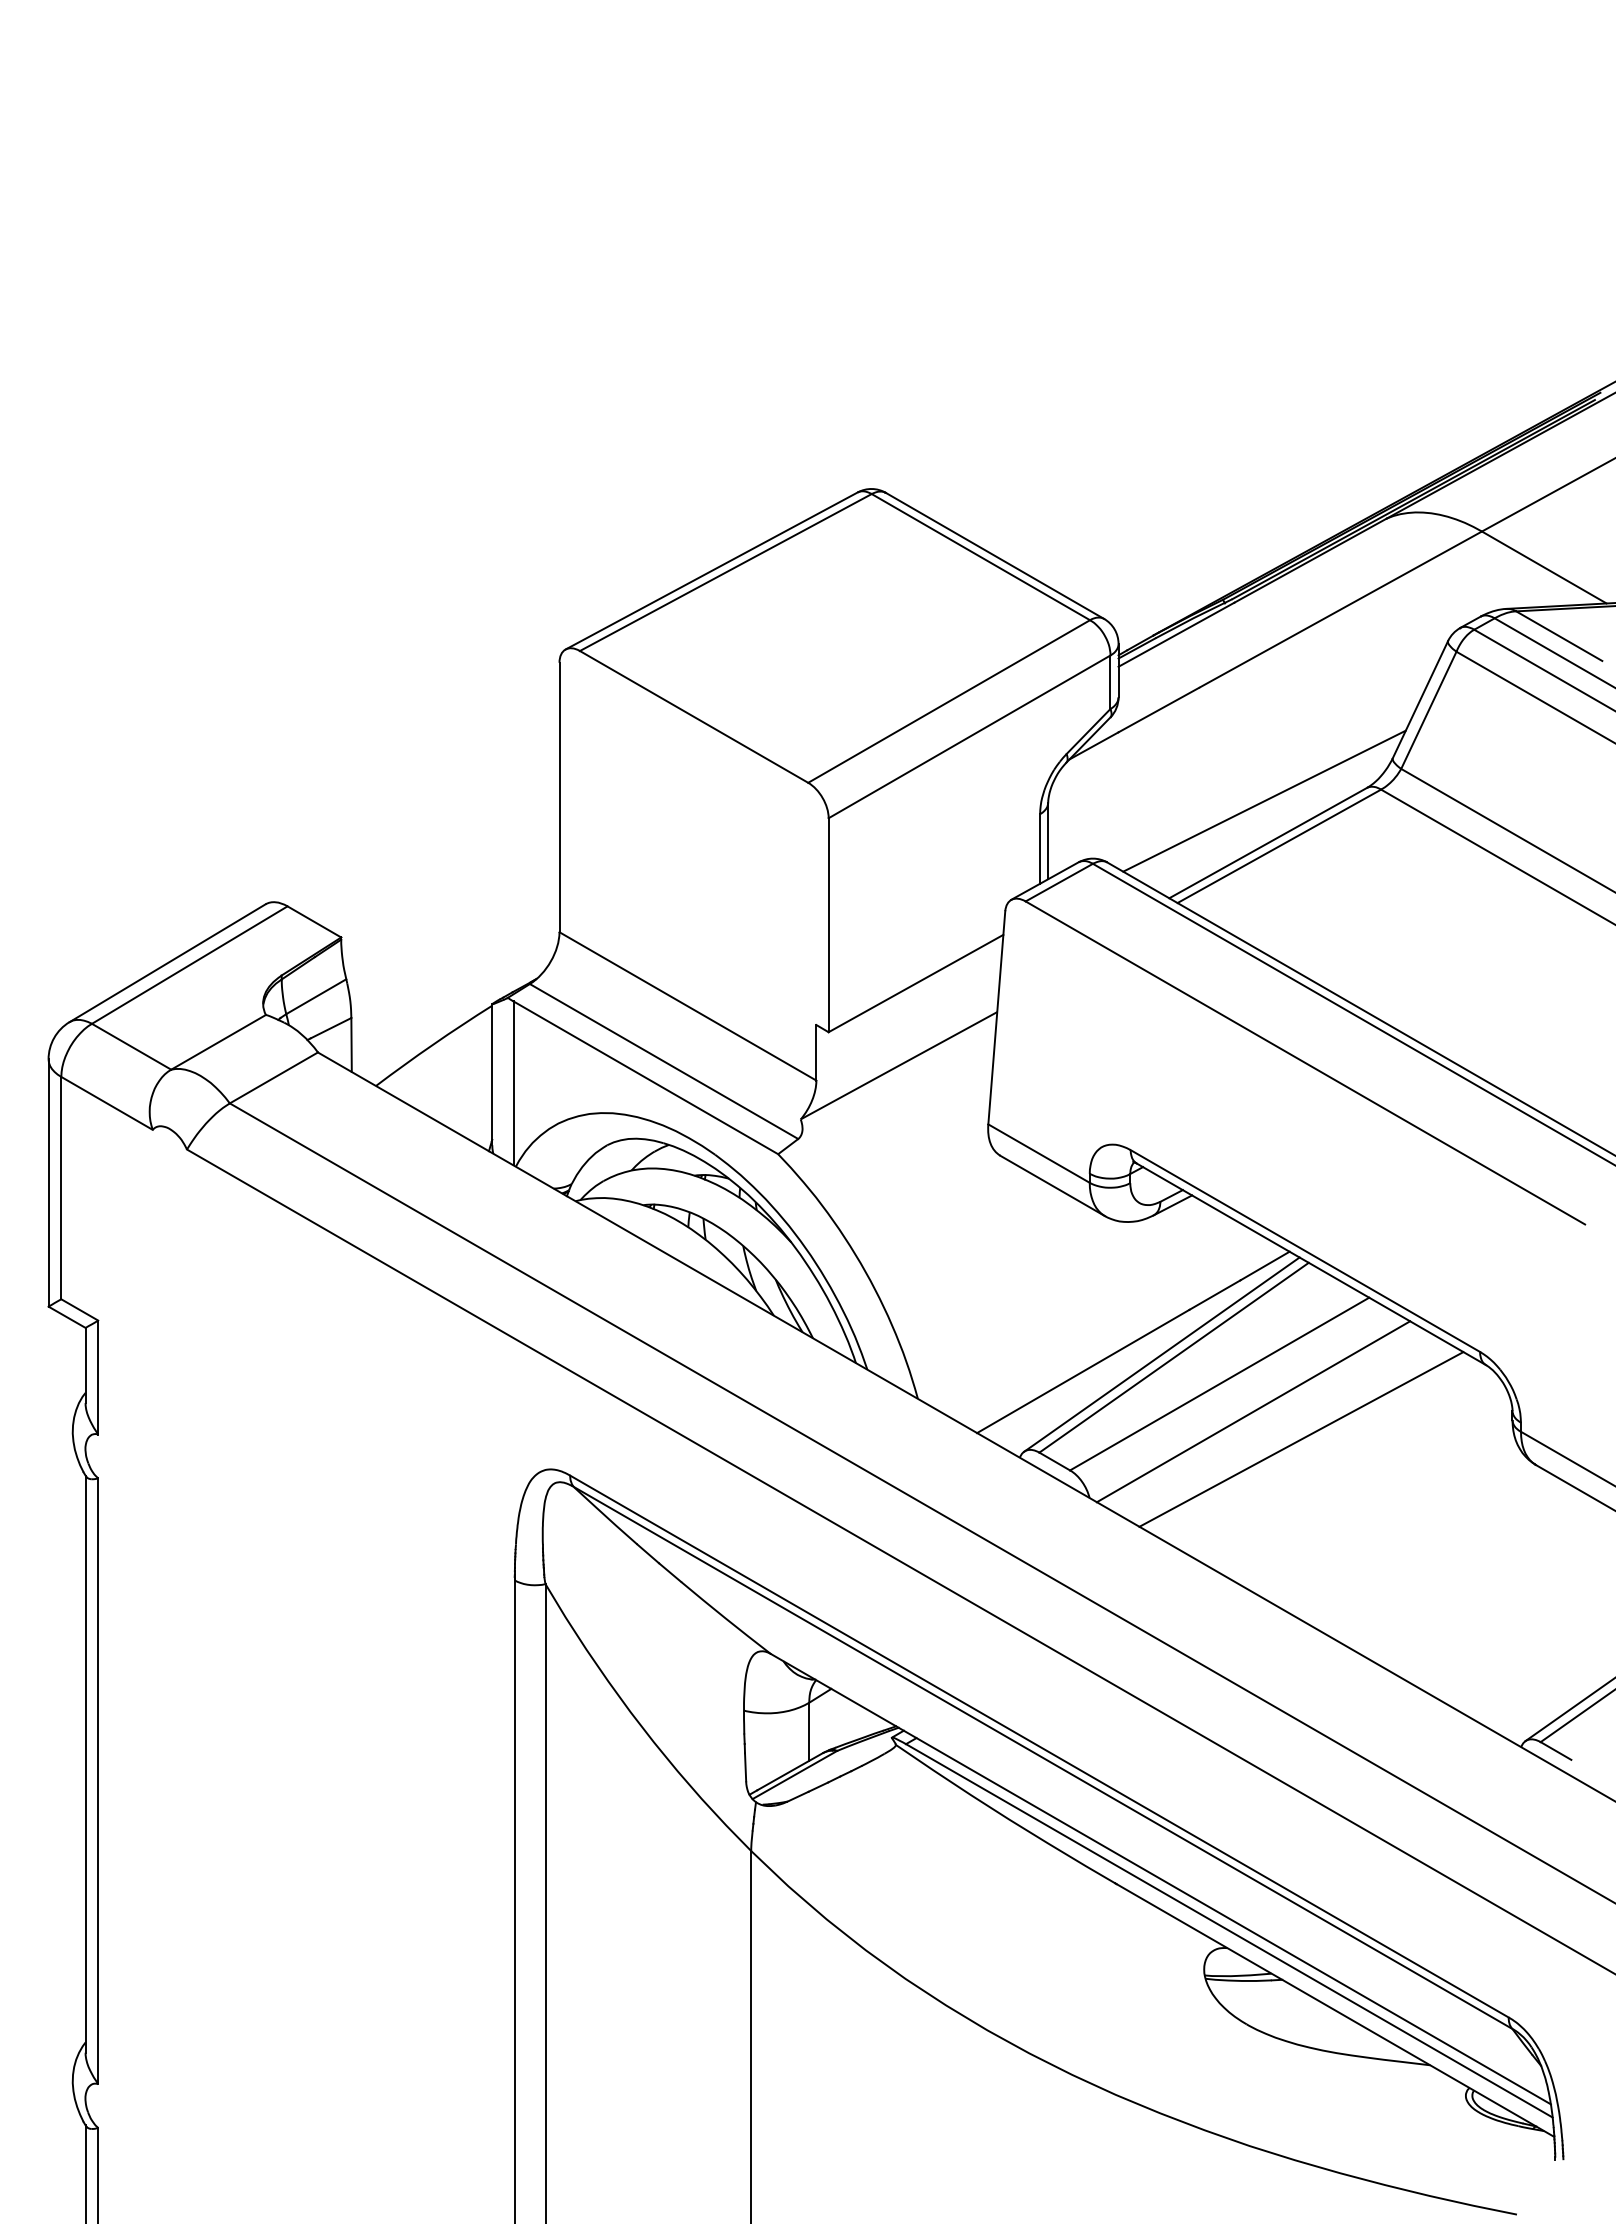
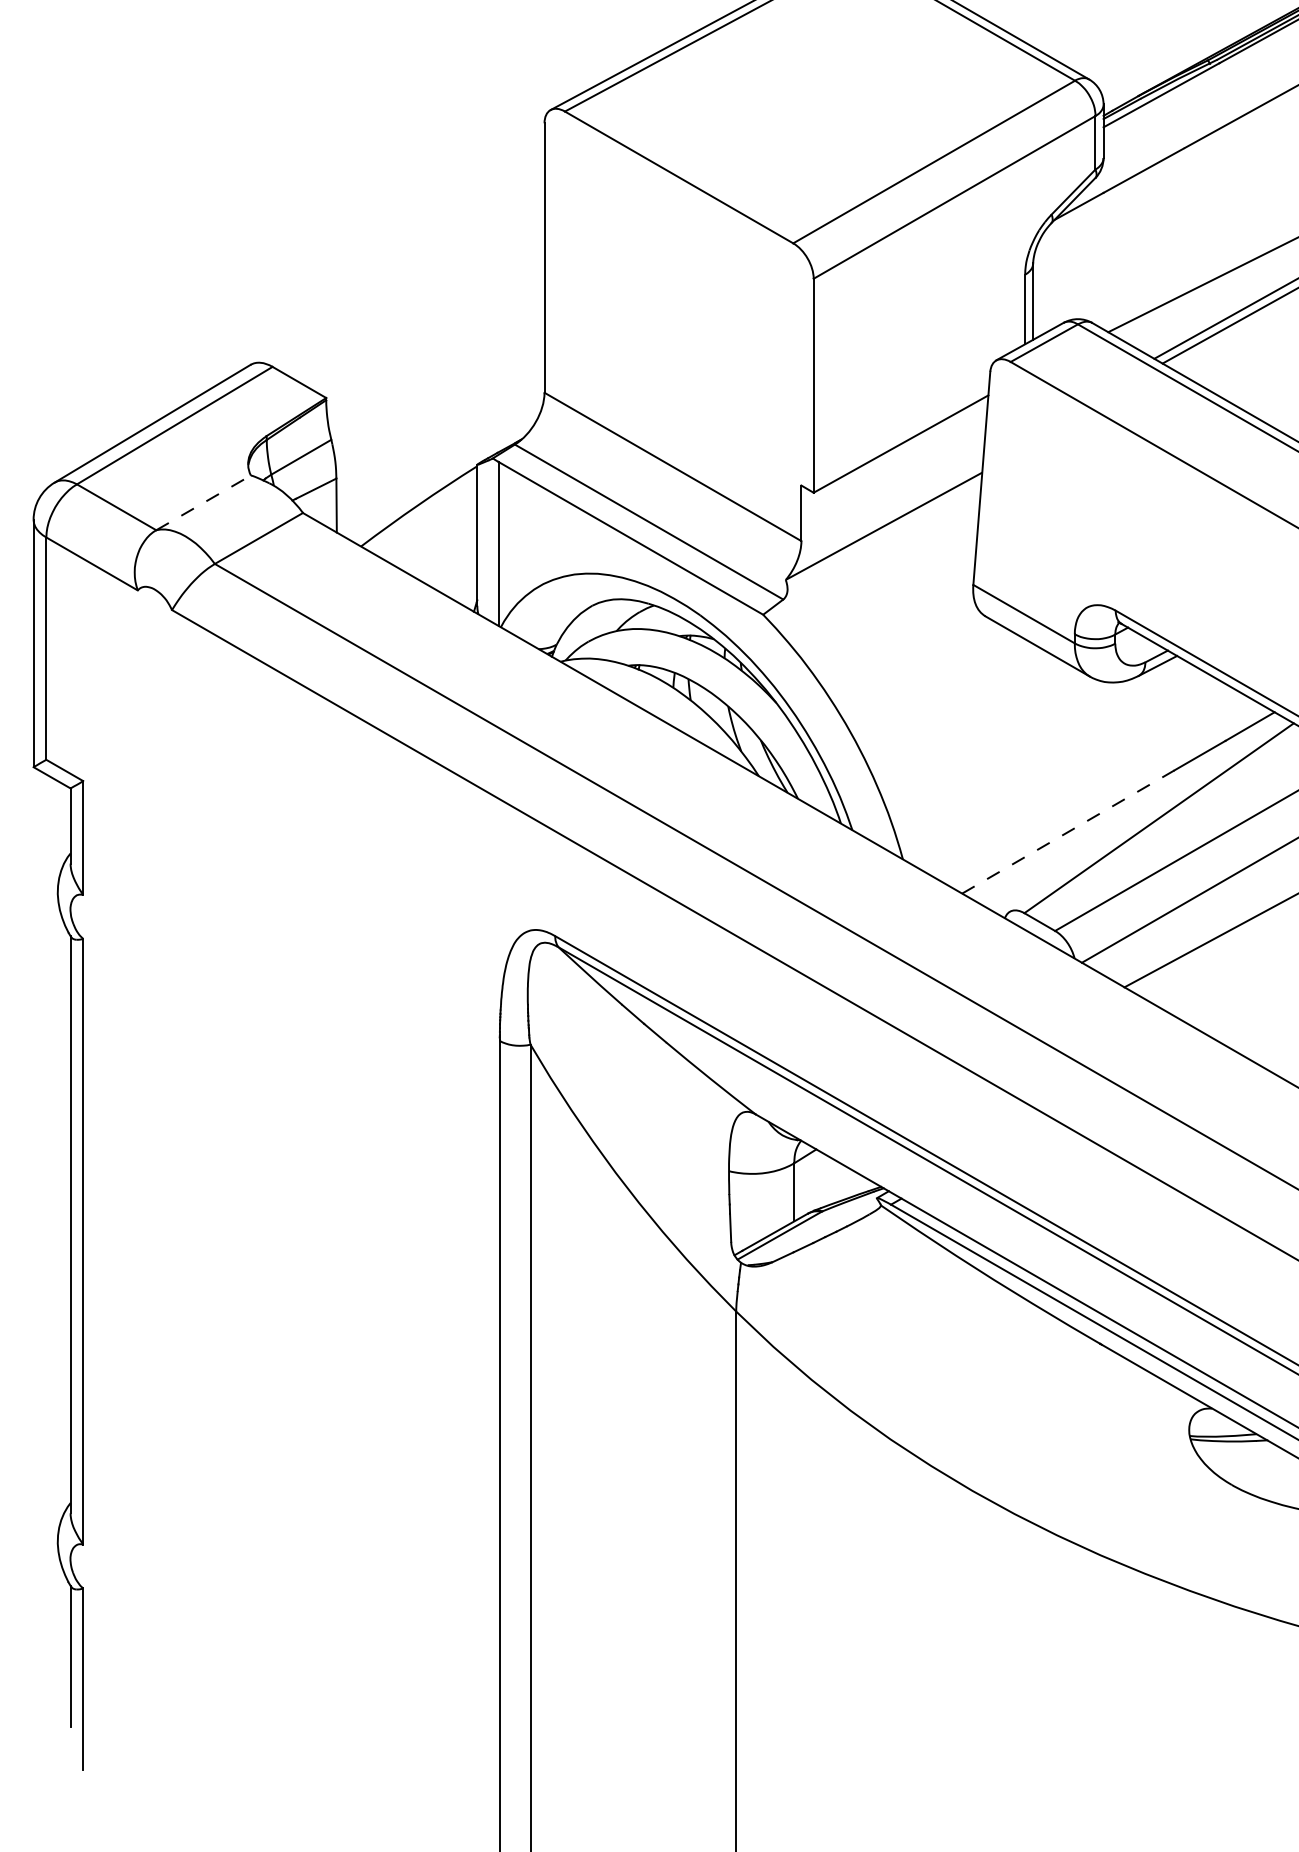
line: (218, 1042) -> (203, 503), solid -> dashed
line: (1161, 1354) -> (1146, 815), removed
line: (1083, 1371) -> (1068, 832), solid -> dashed

